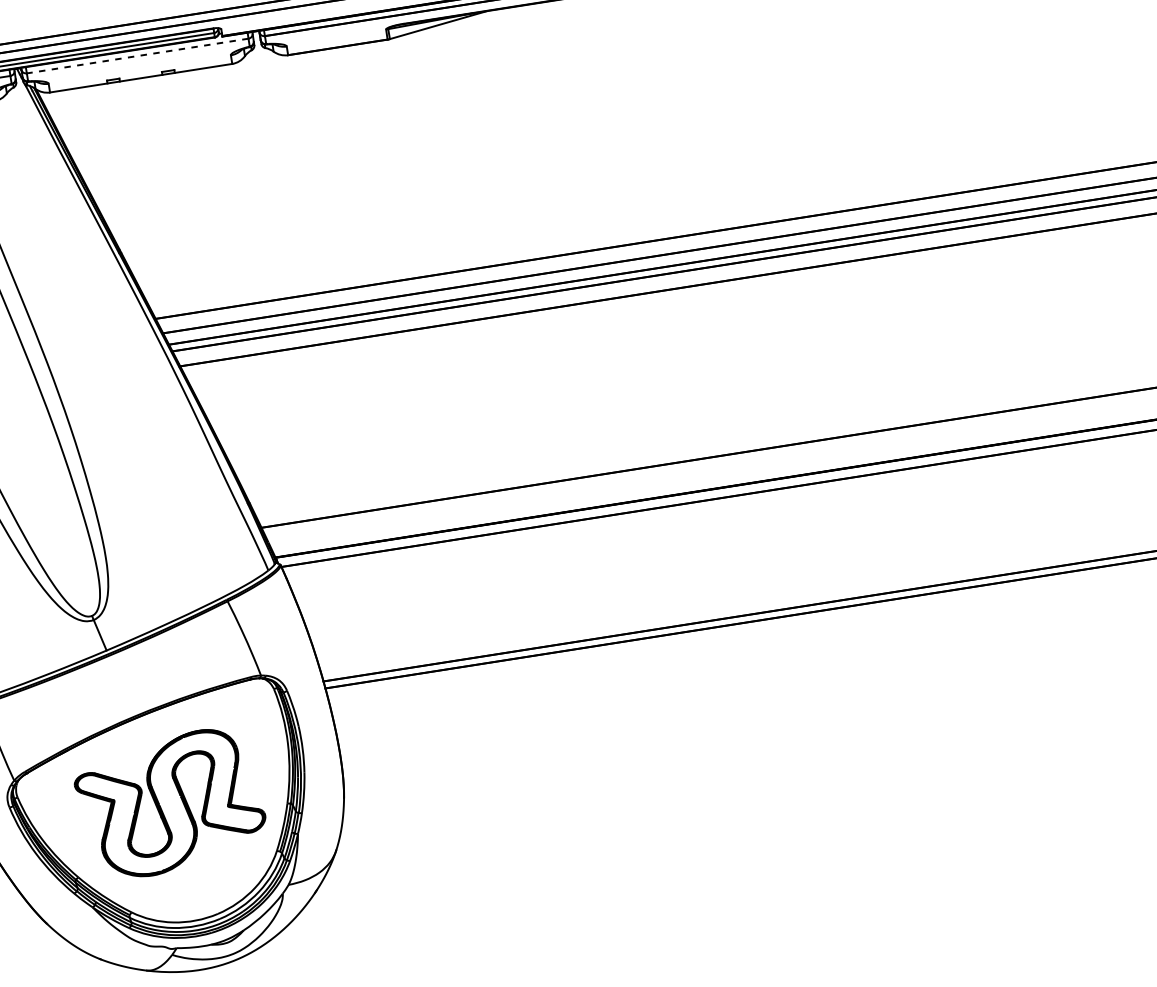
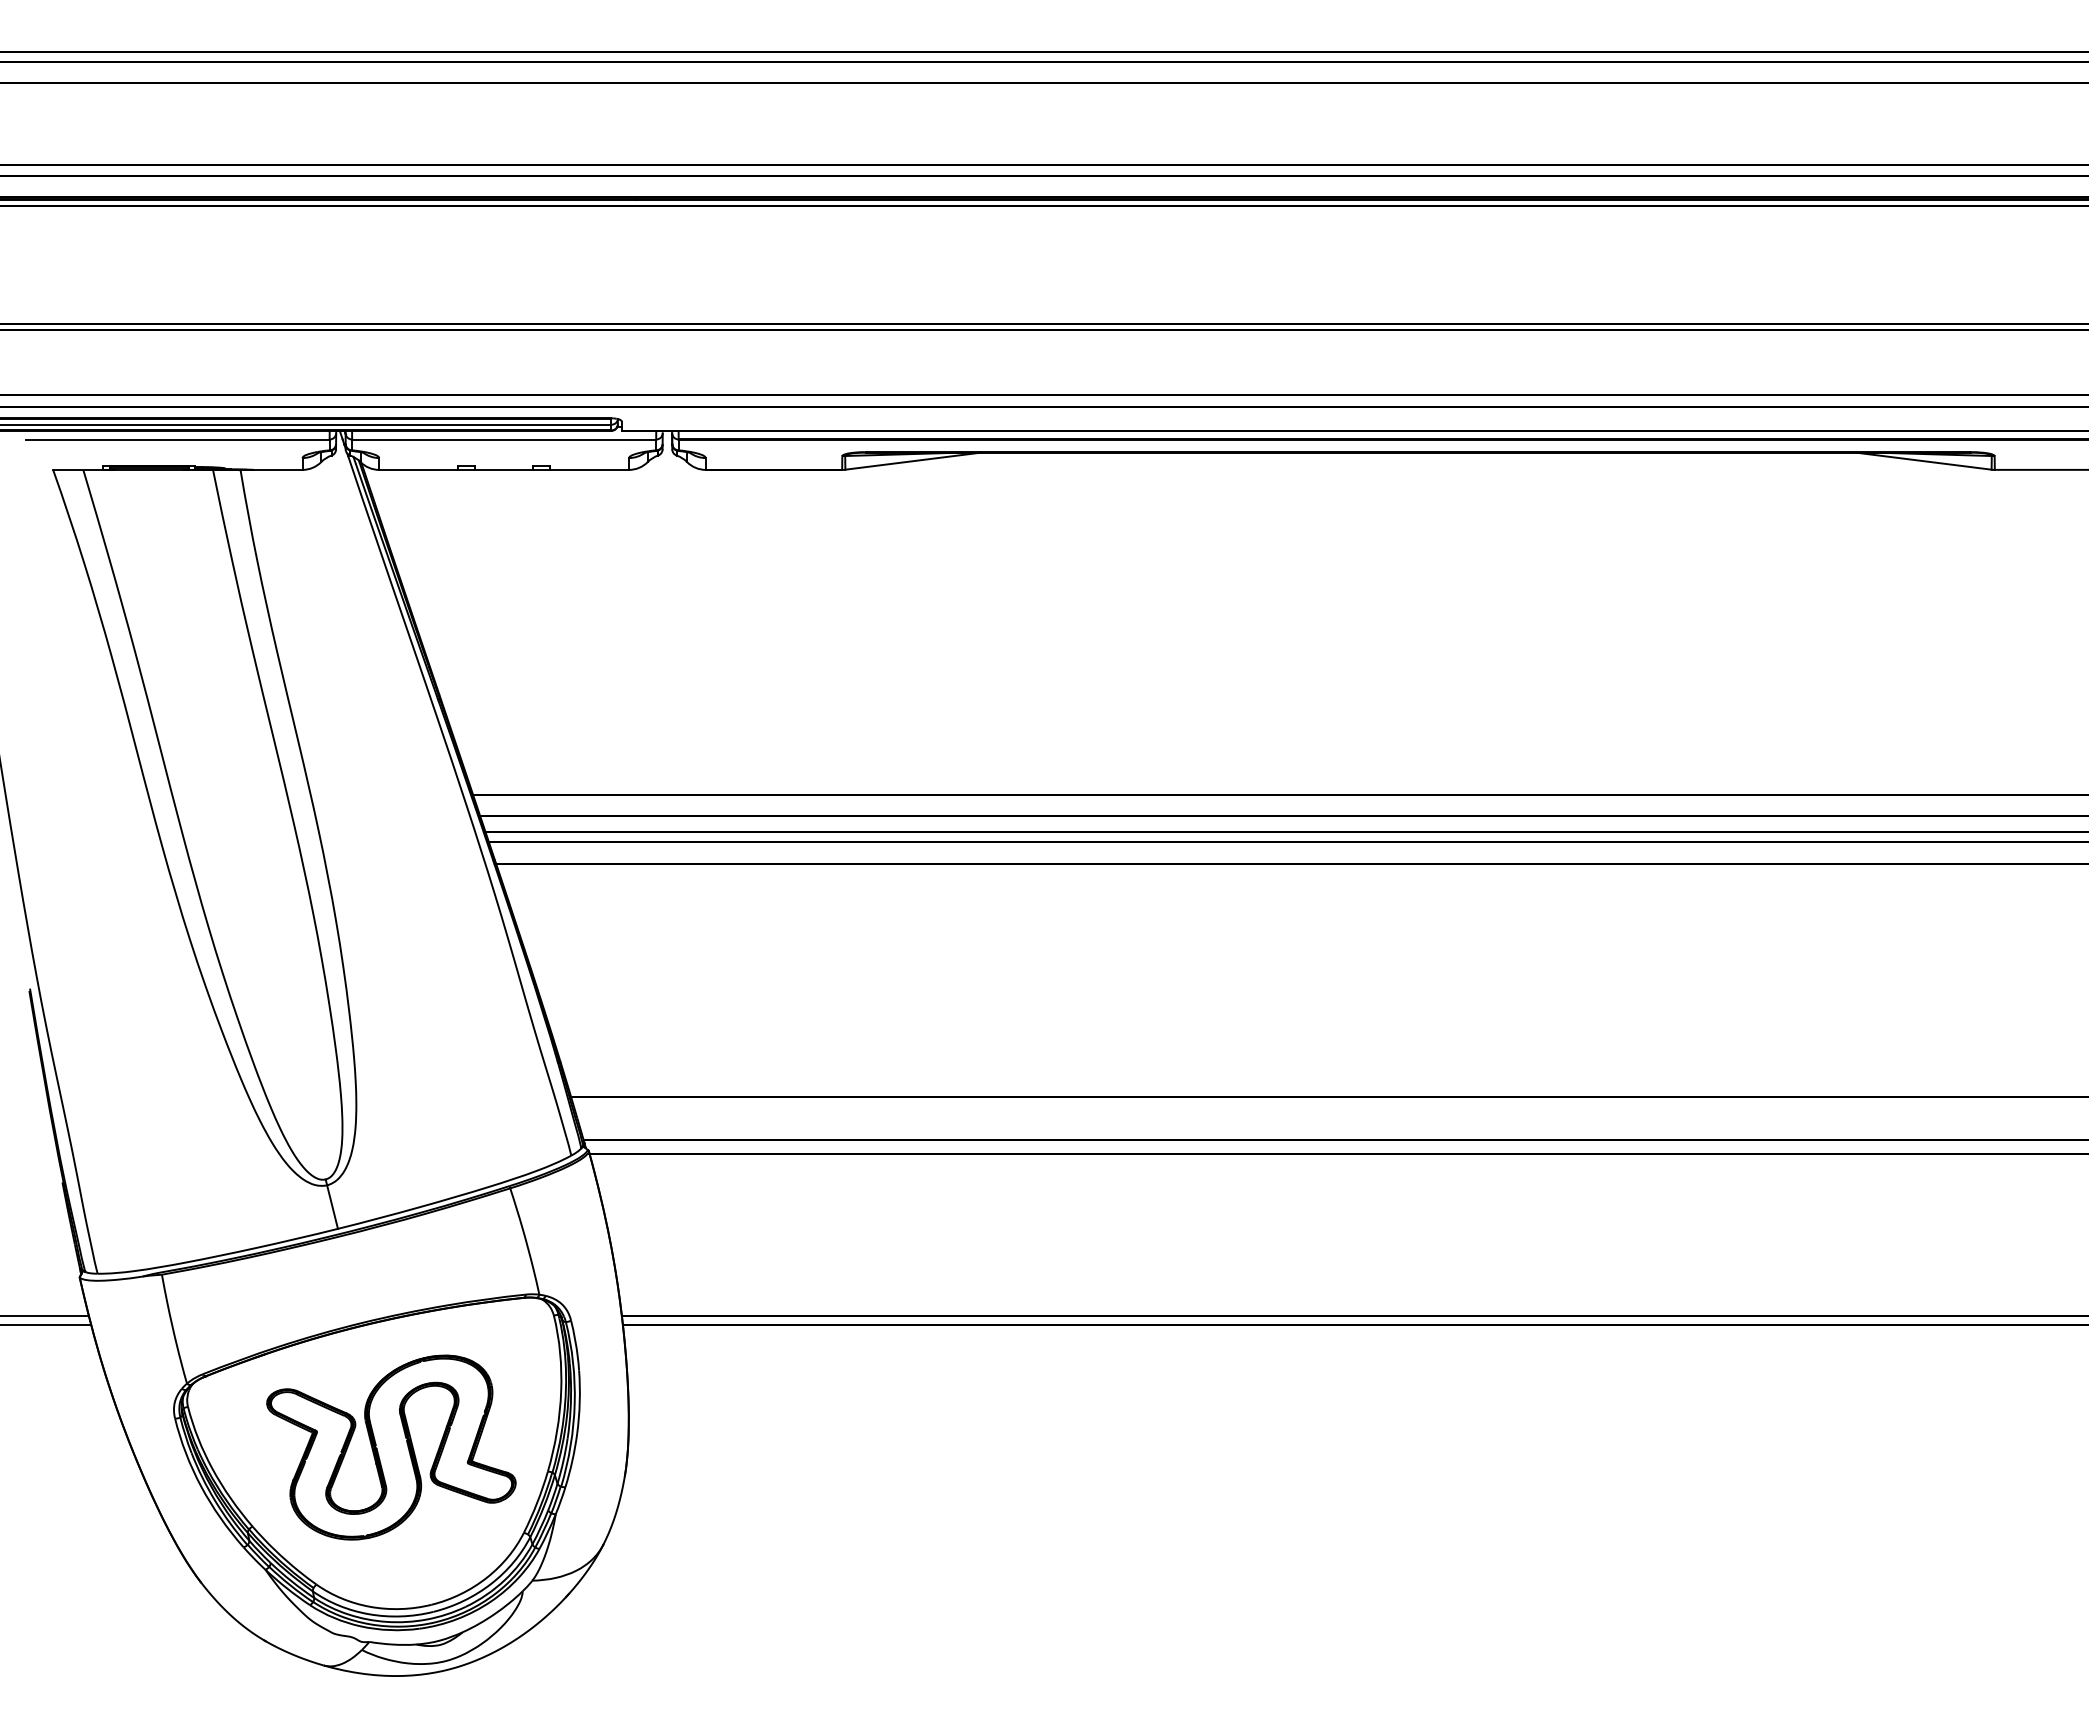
line: (137, 56) -> (503, 439), dashed -> solid

